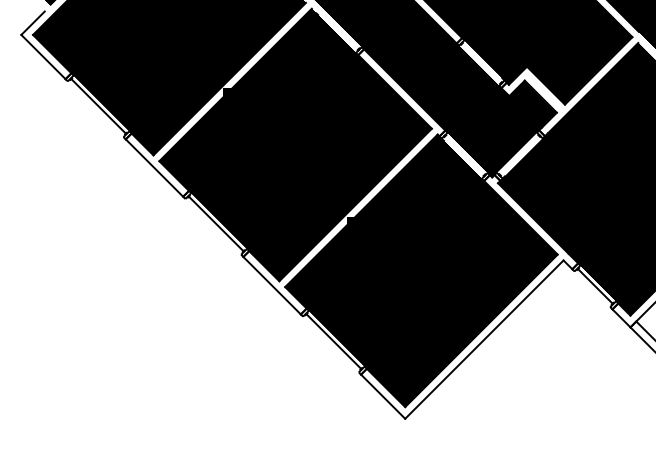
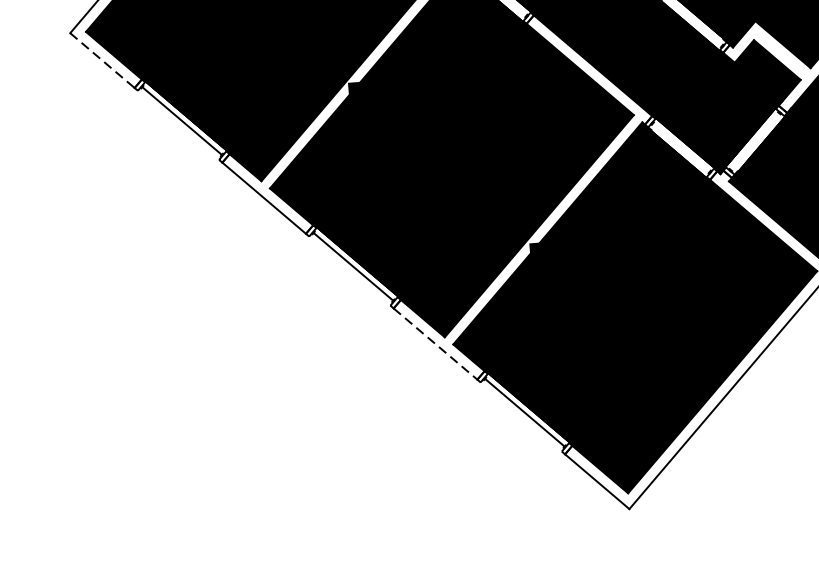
line: (43, 57) -> (102, 61), solid -> dashed
line: (272, 285) -> (436, 343), solid -> dashed

